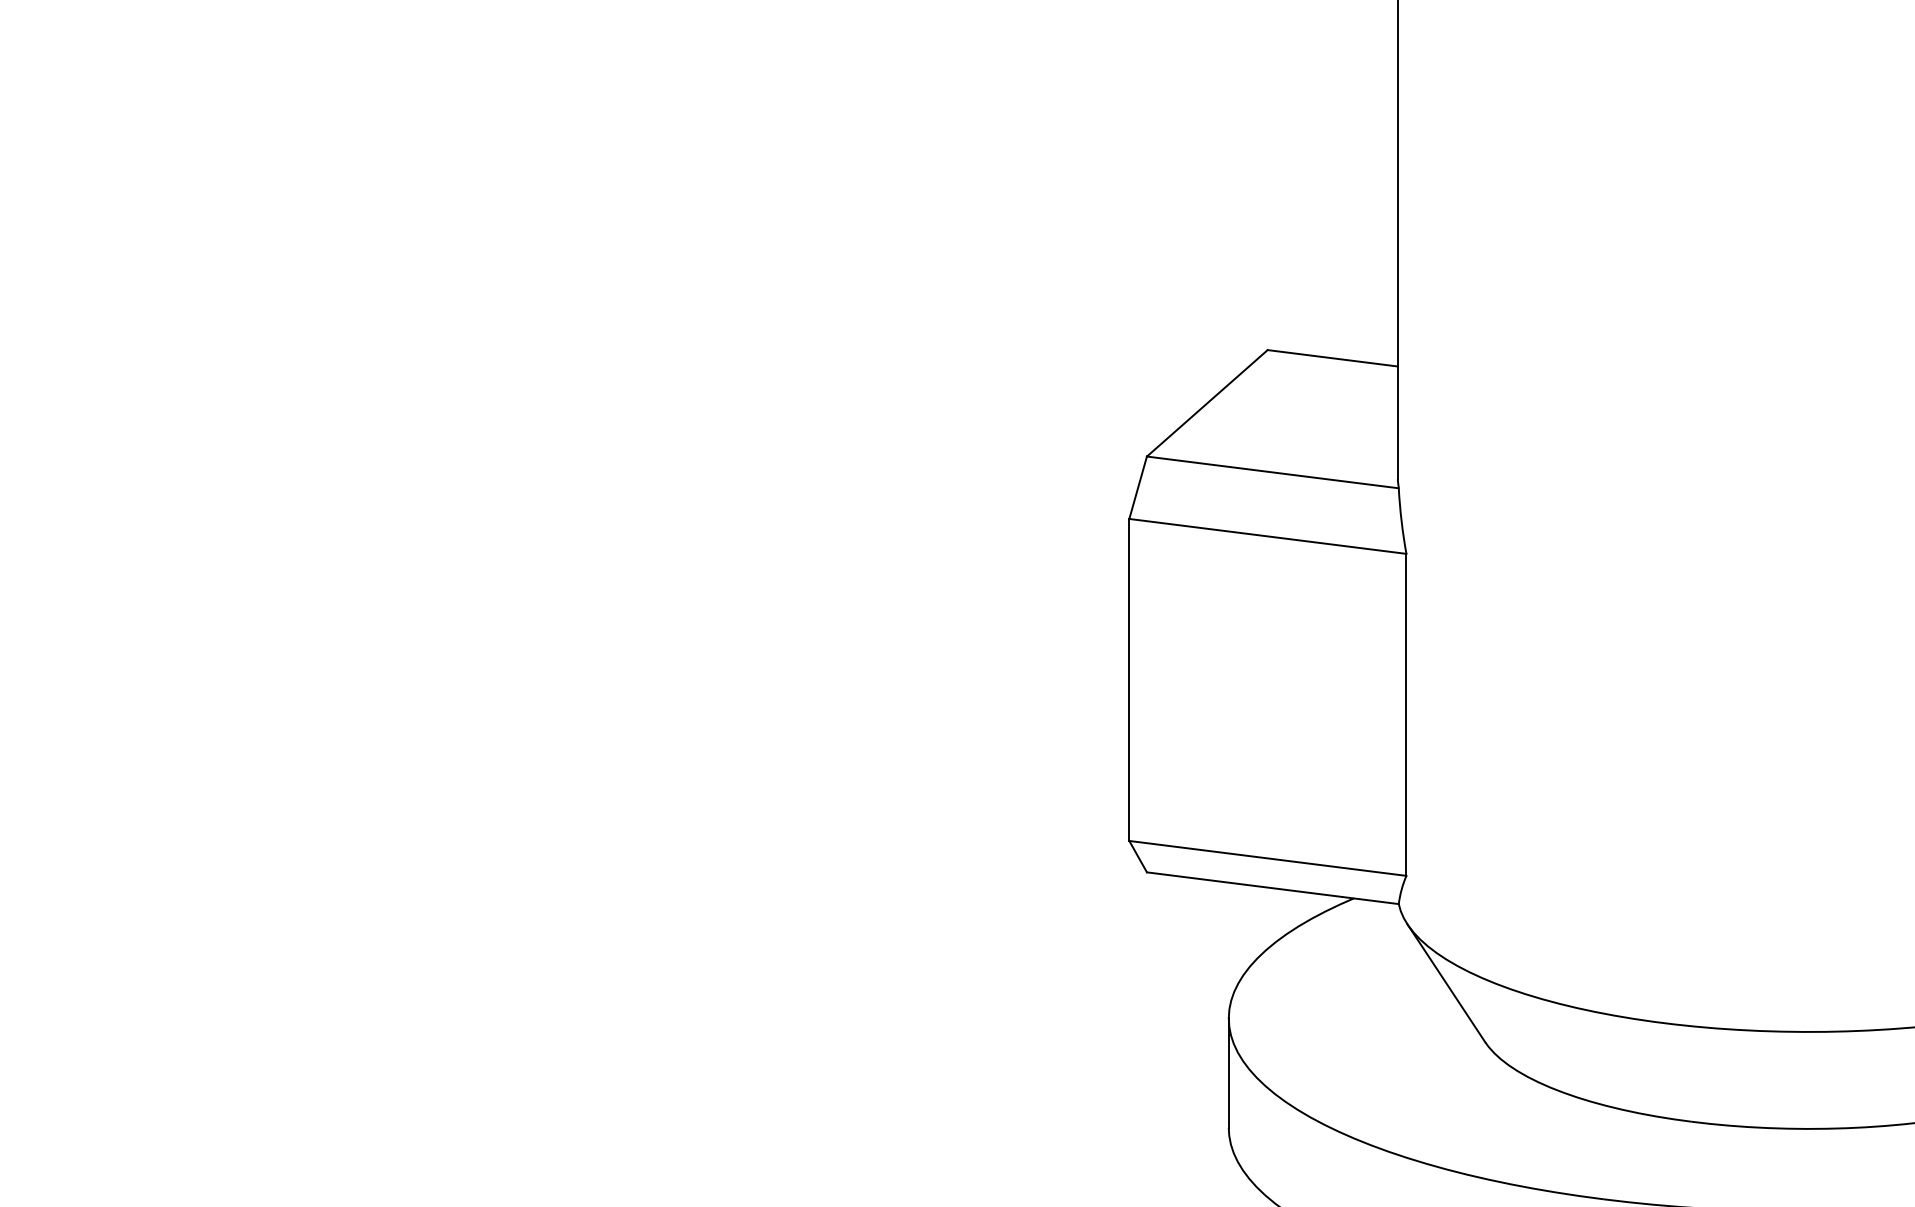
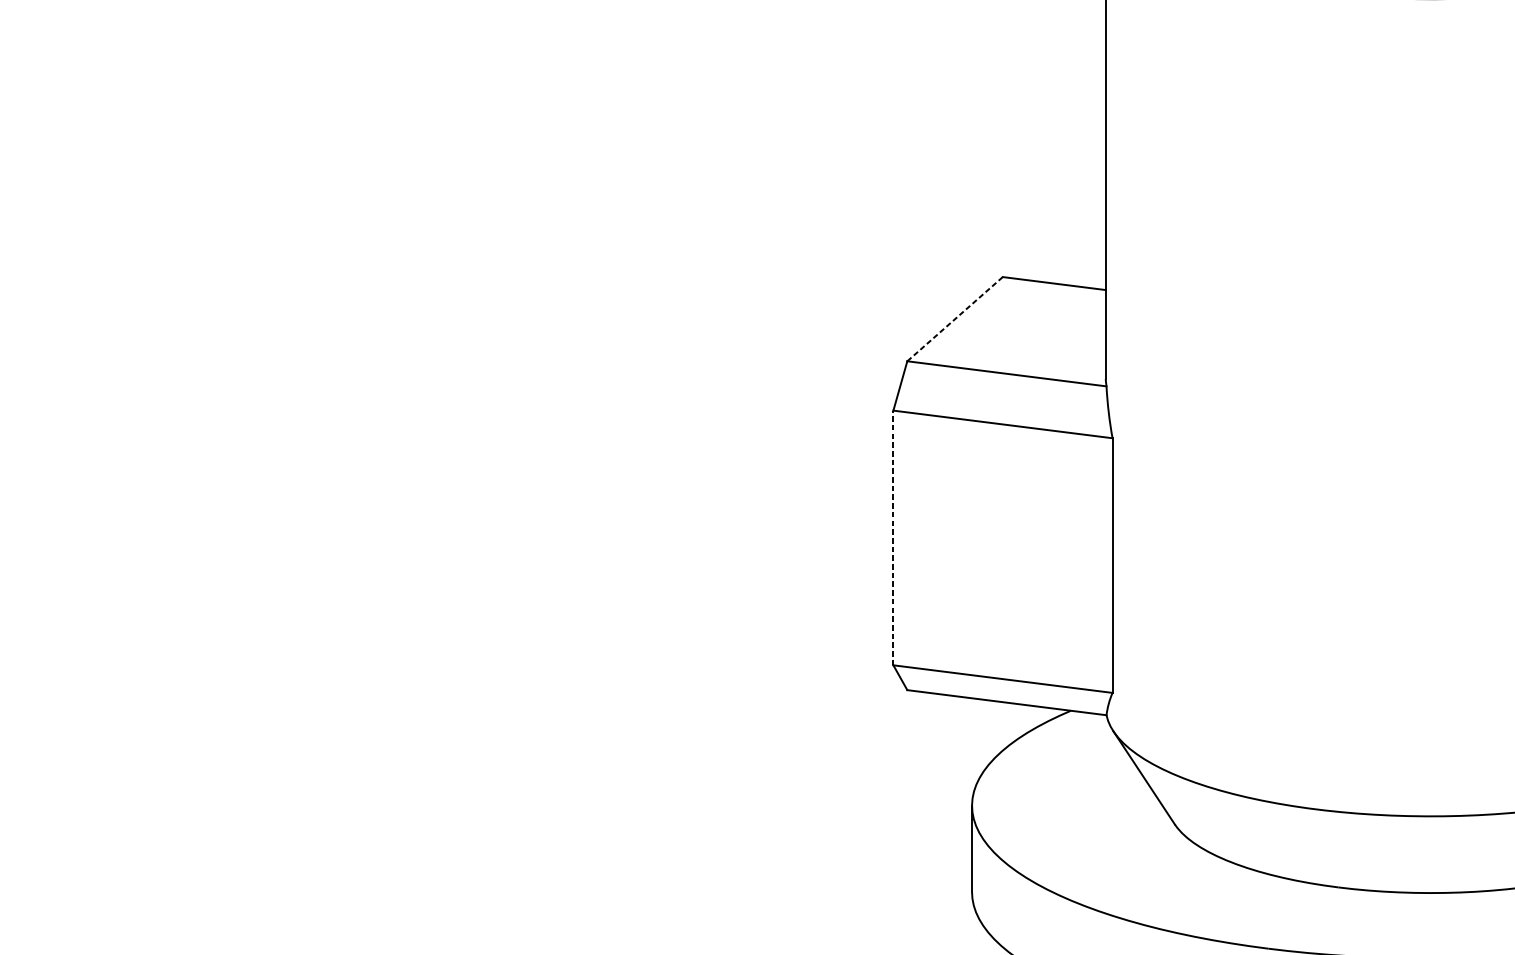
line: (1207, 403) -> (955, 319), solid -> dashed
line: (1129, 679) -> (893, 537), solid -> dashed

